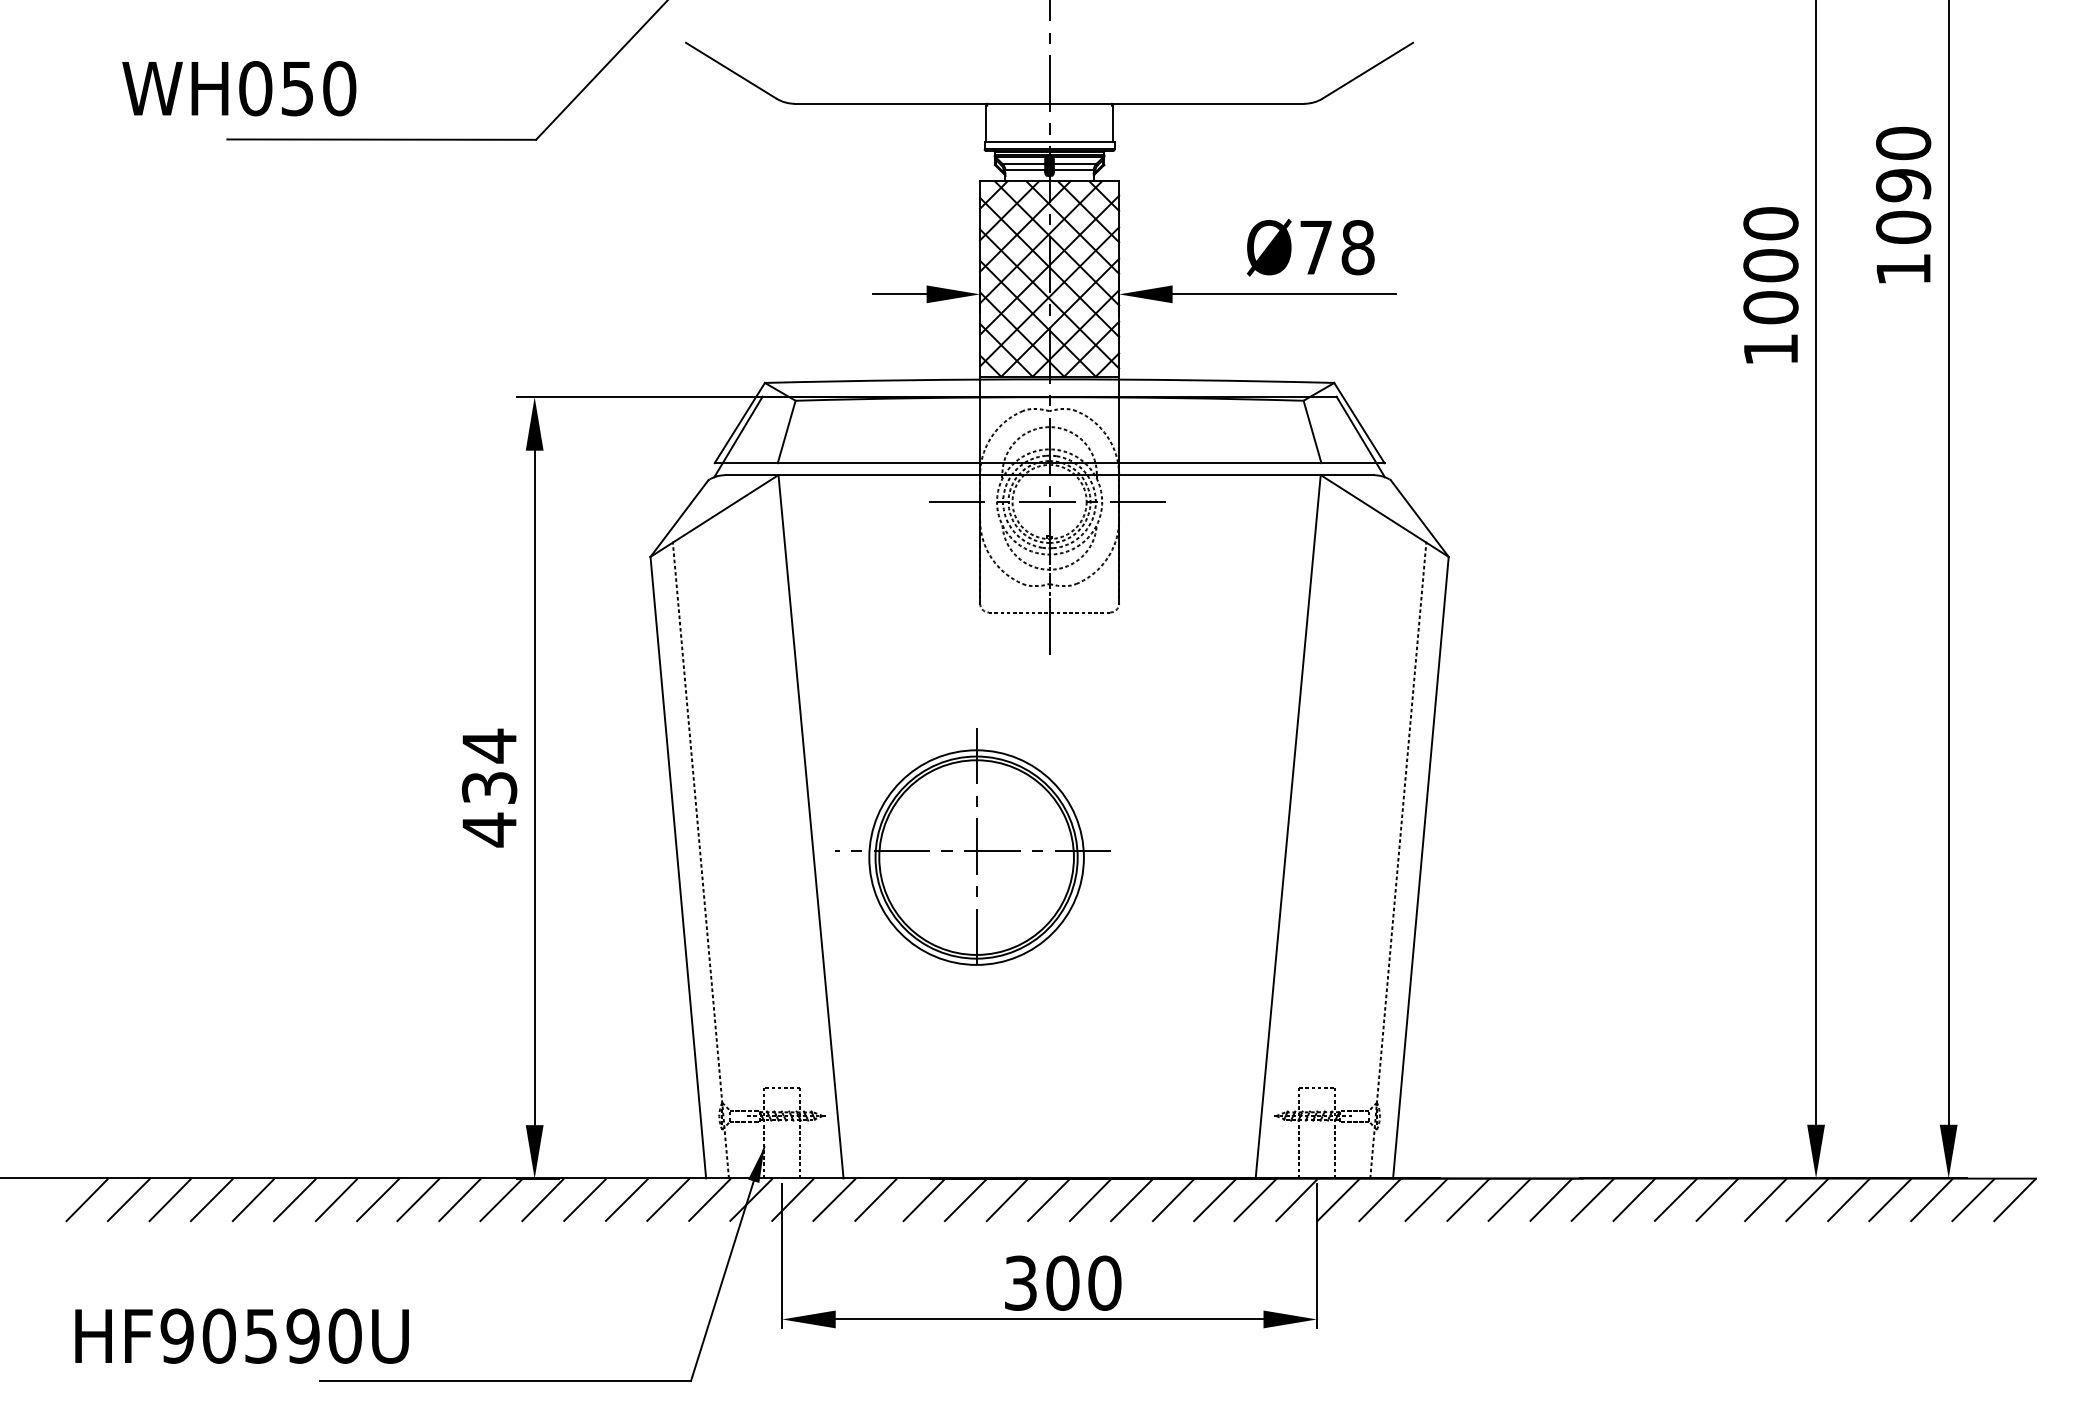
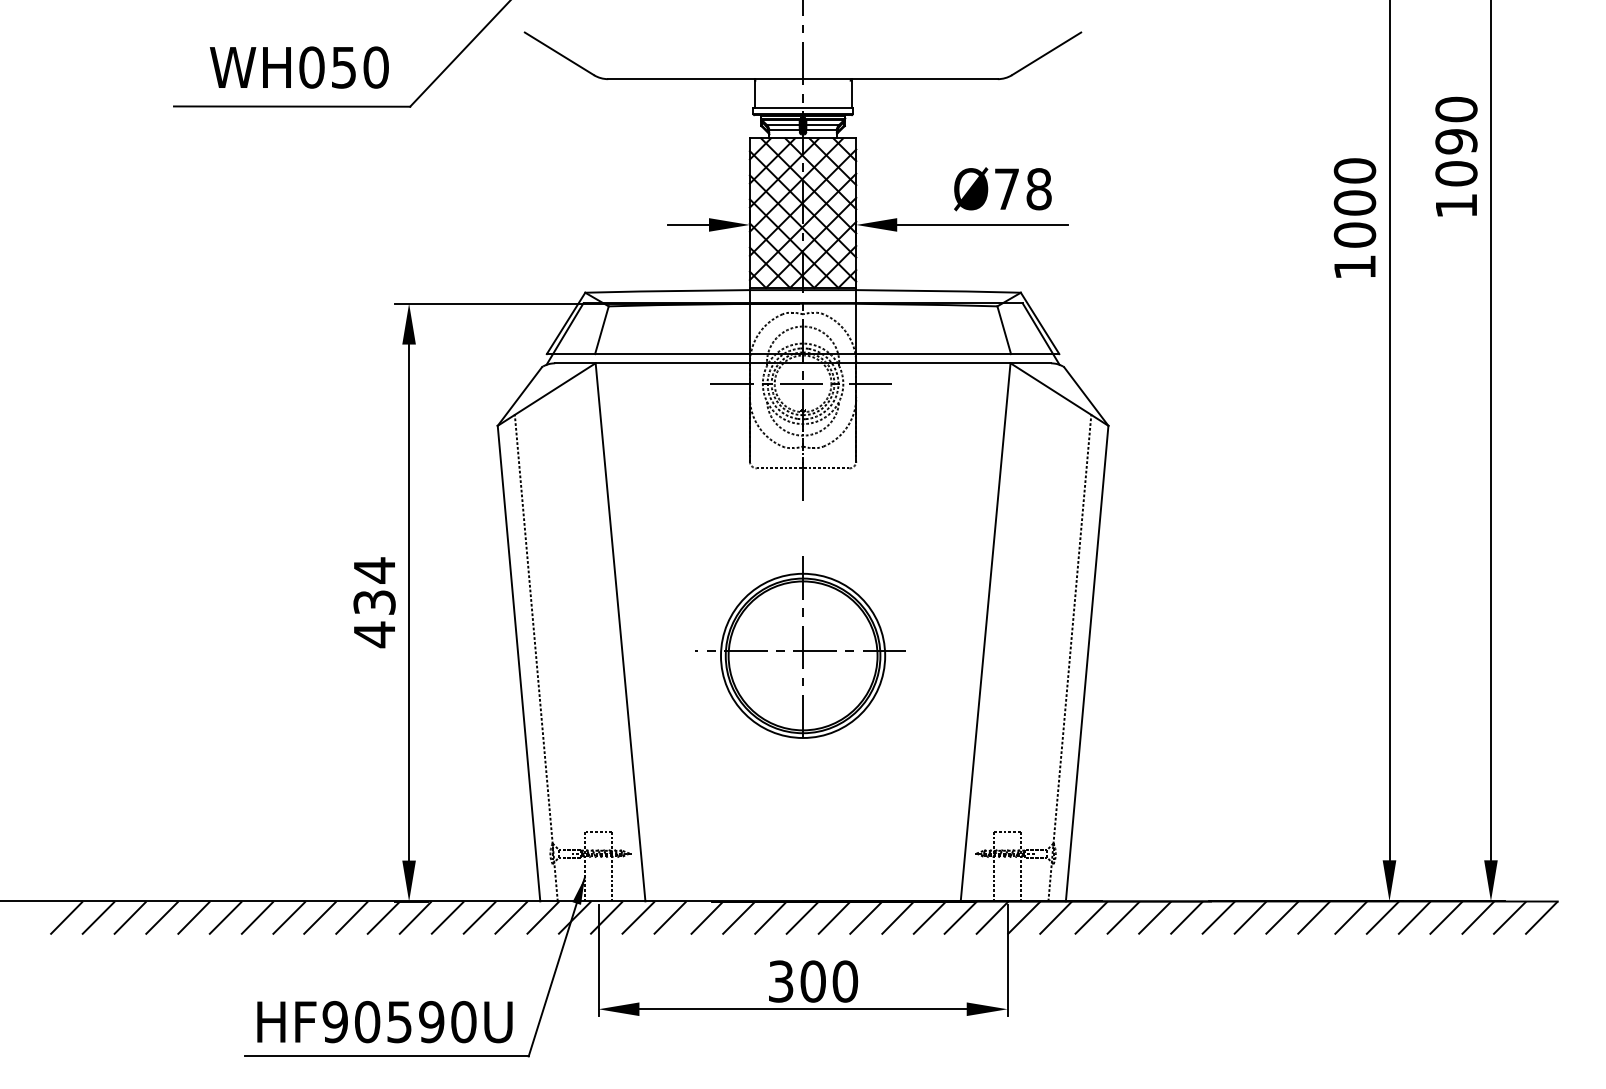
text: (239, 88) -> (299, 67), moved
part: (972, 846) -> (799, 647), moved
text: (241, 1335) -> (384, 1021), moved

